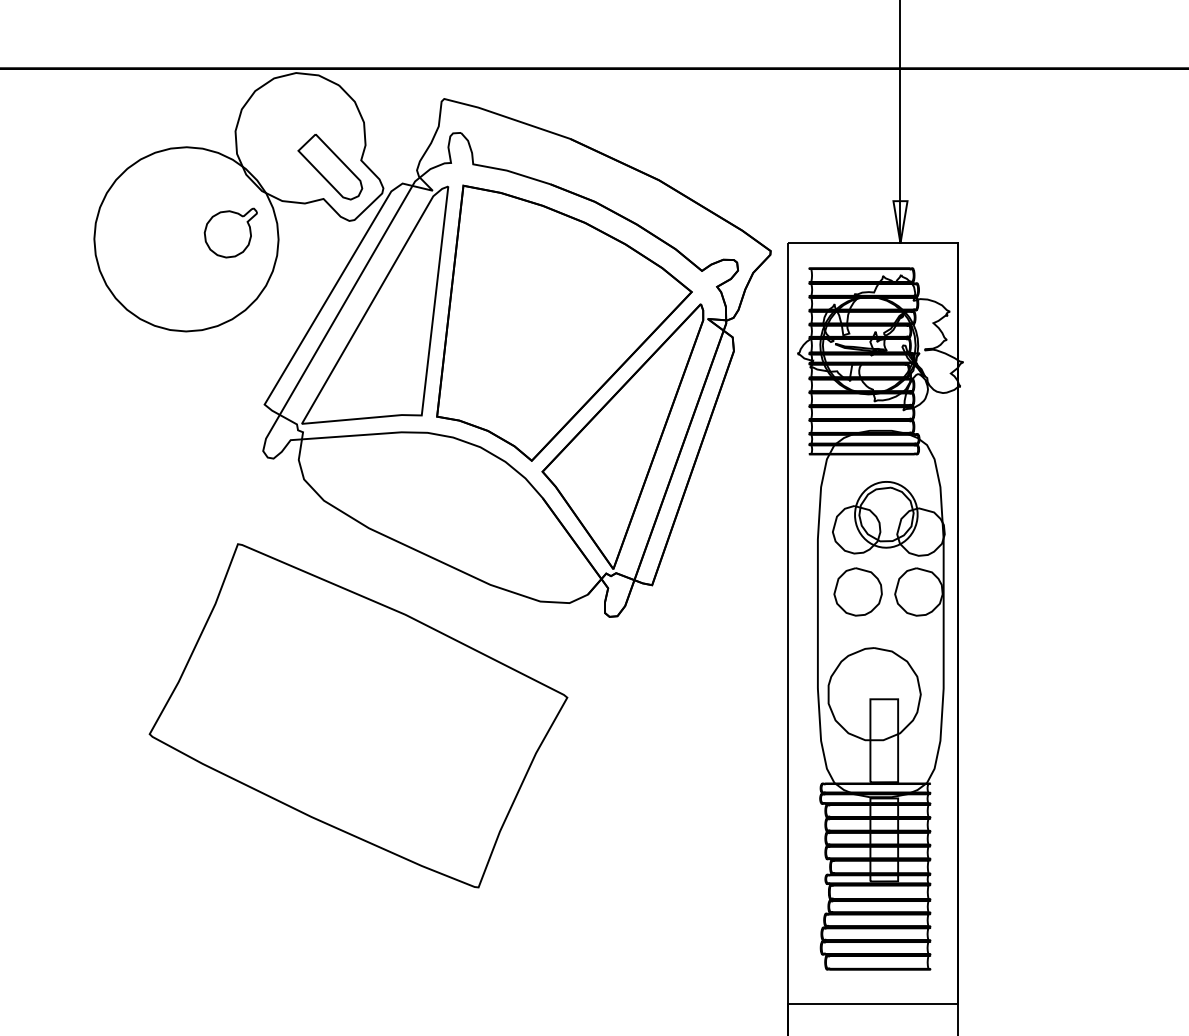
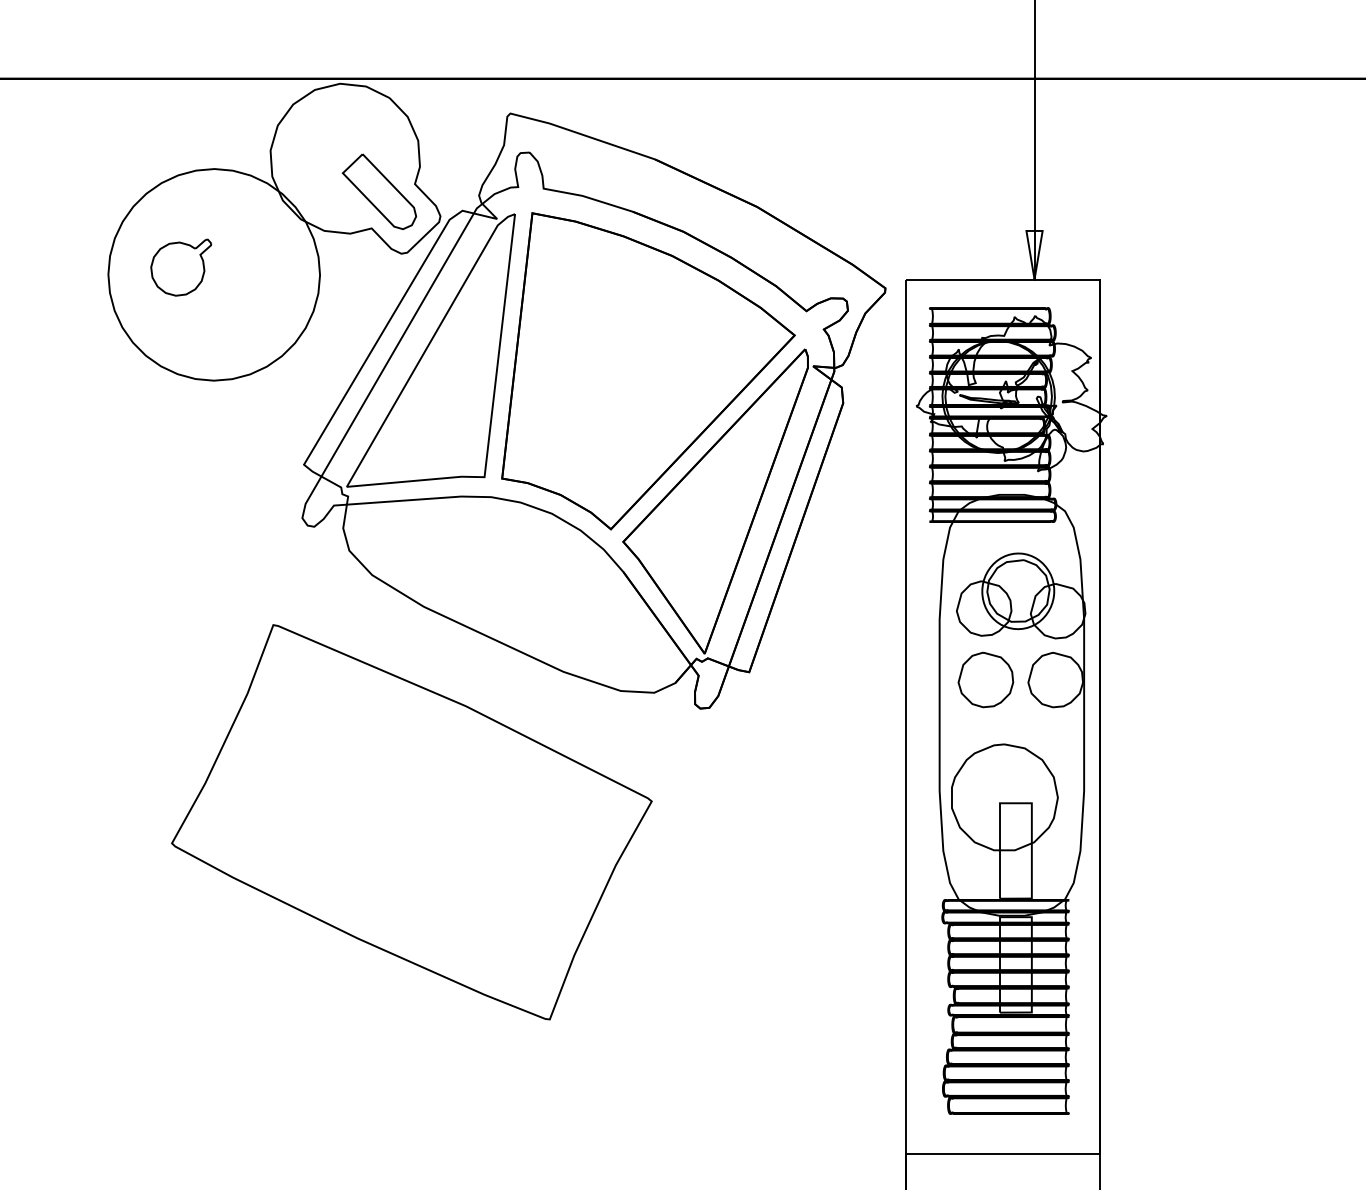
part: (231, 232) -> (181, 267), moved

